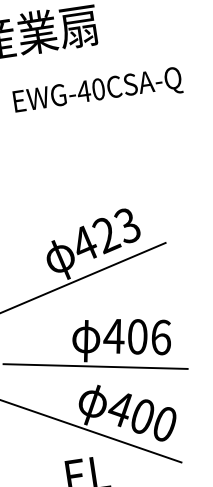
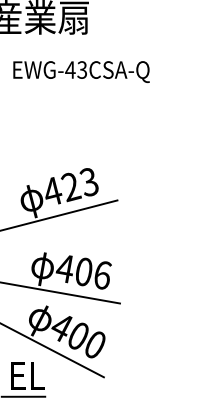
text: (98, 88) -> (82, 69), EWG-40CSA-Q -> EWG-43CSA-Q

